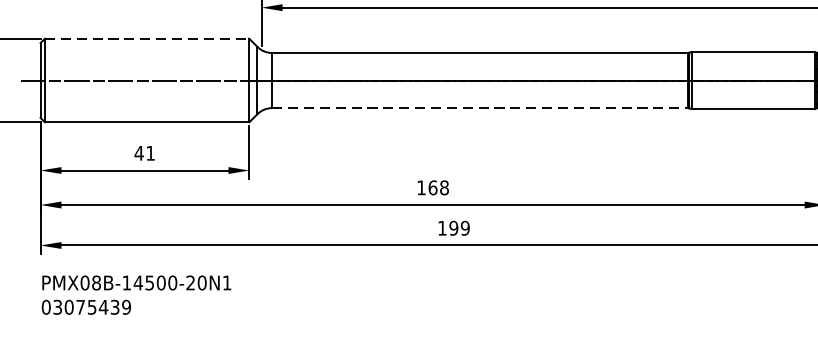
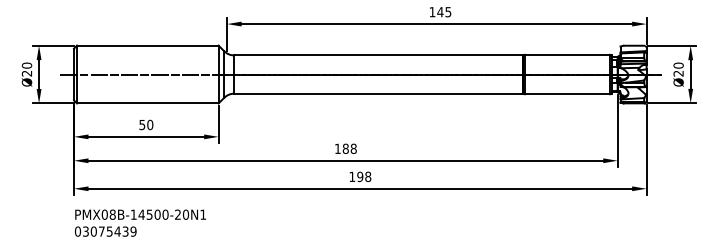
line: (146, 38) -> (147, 45), dashed -> solid
line: (480, 107) -> (378, 93), dashed -> solid
text: (145, 152) -> (146, 124), 41 -> 50
text: (432, 187) -> (345, 148), 168 -> 188
text: (465, 227) -> (368, 176), 199 -> 198

